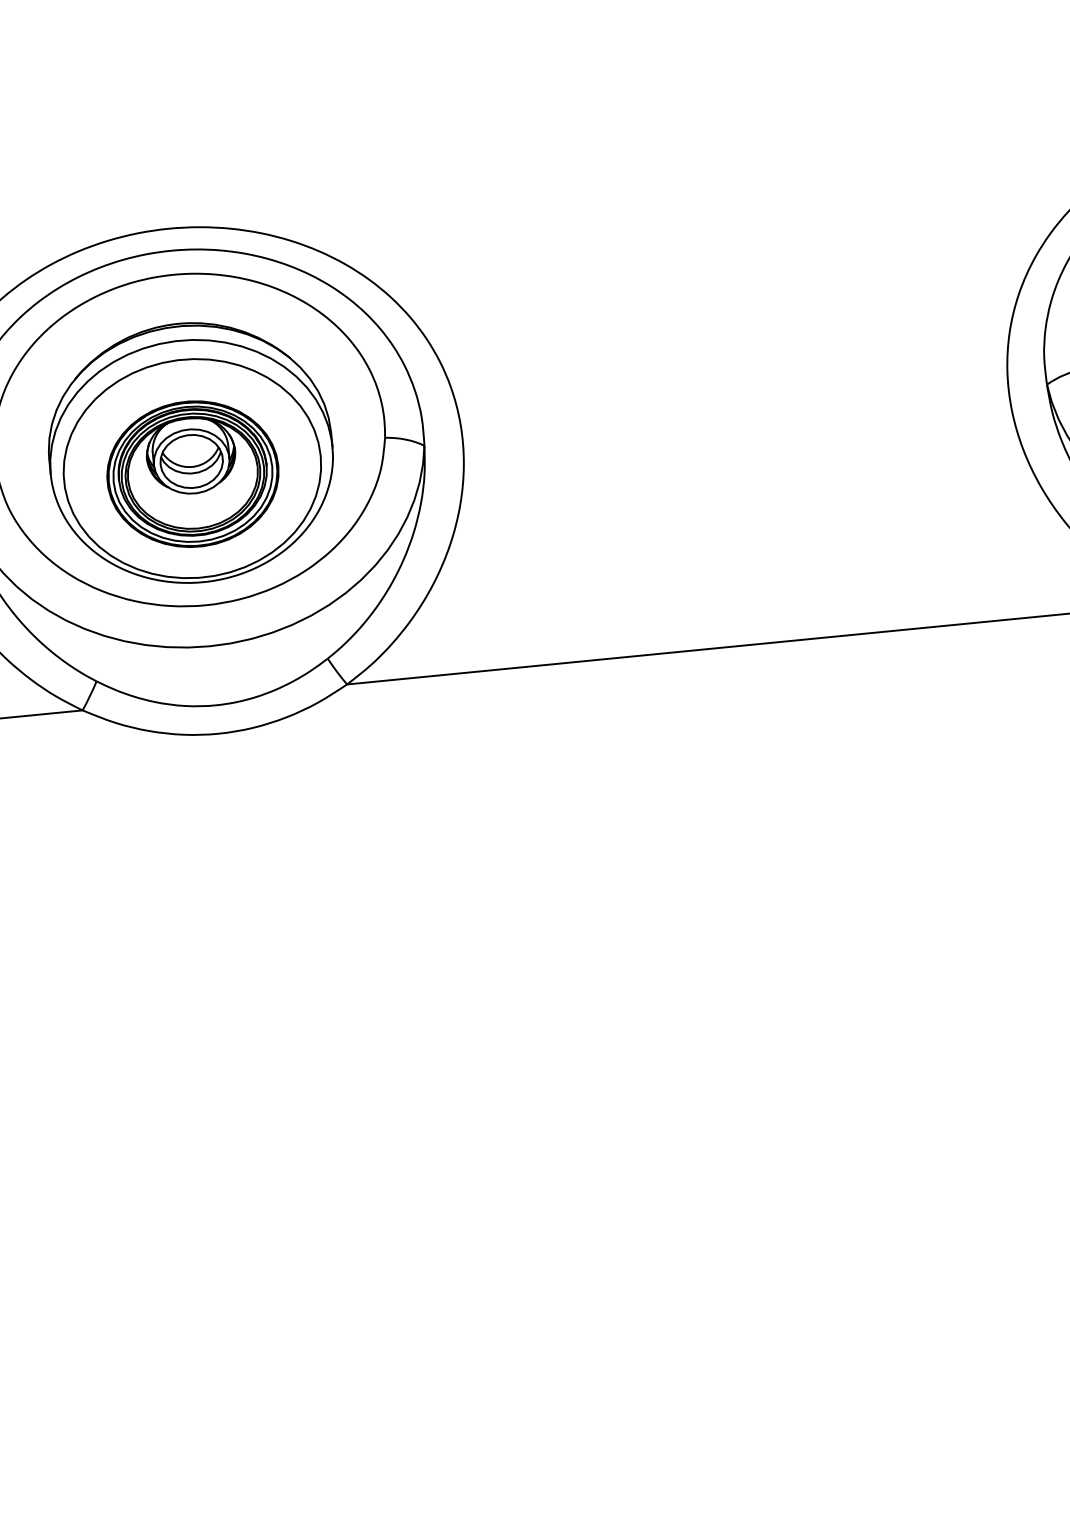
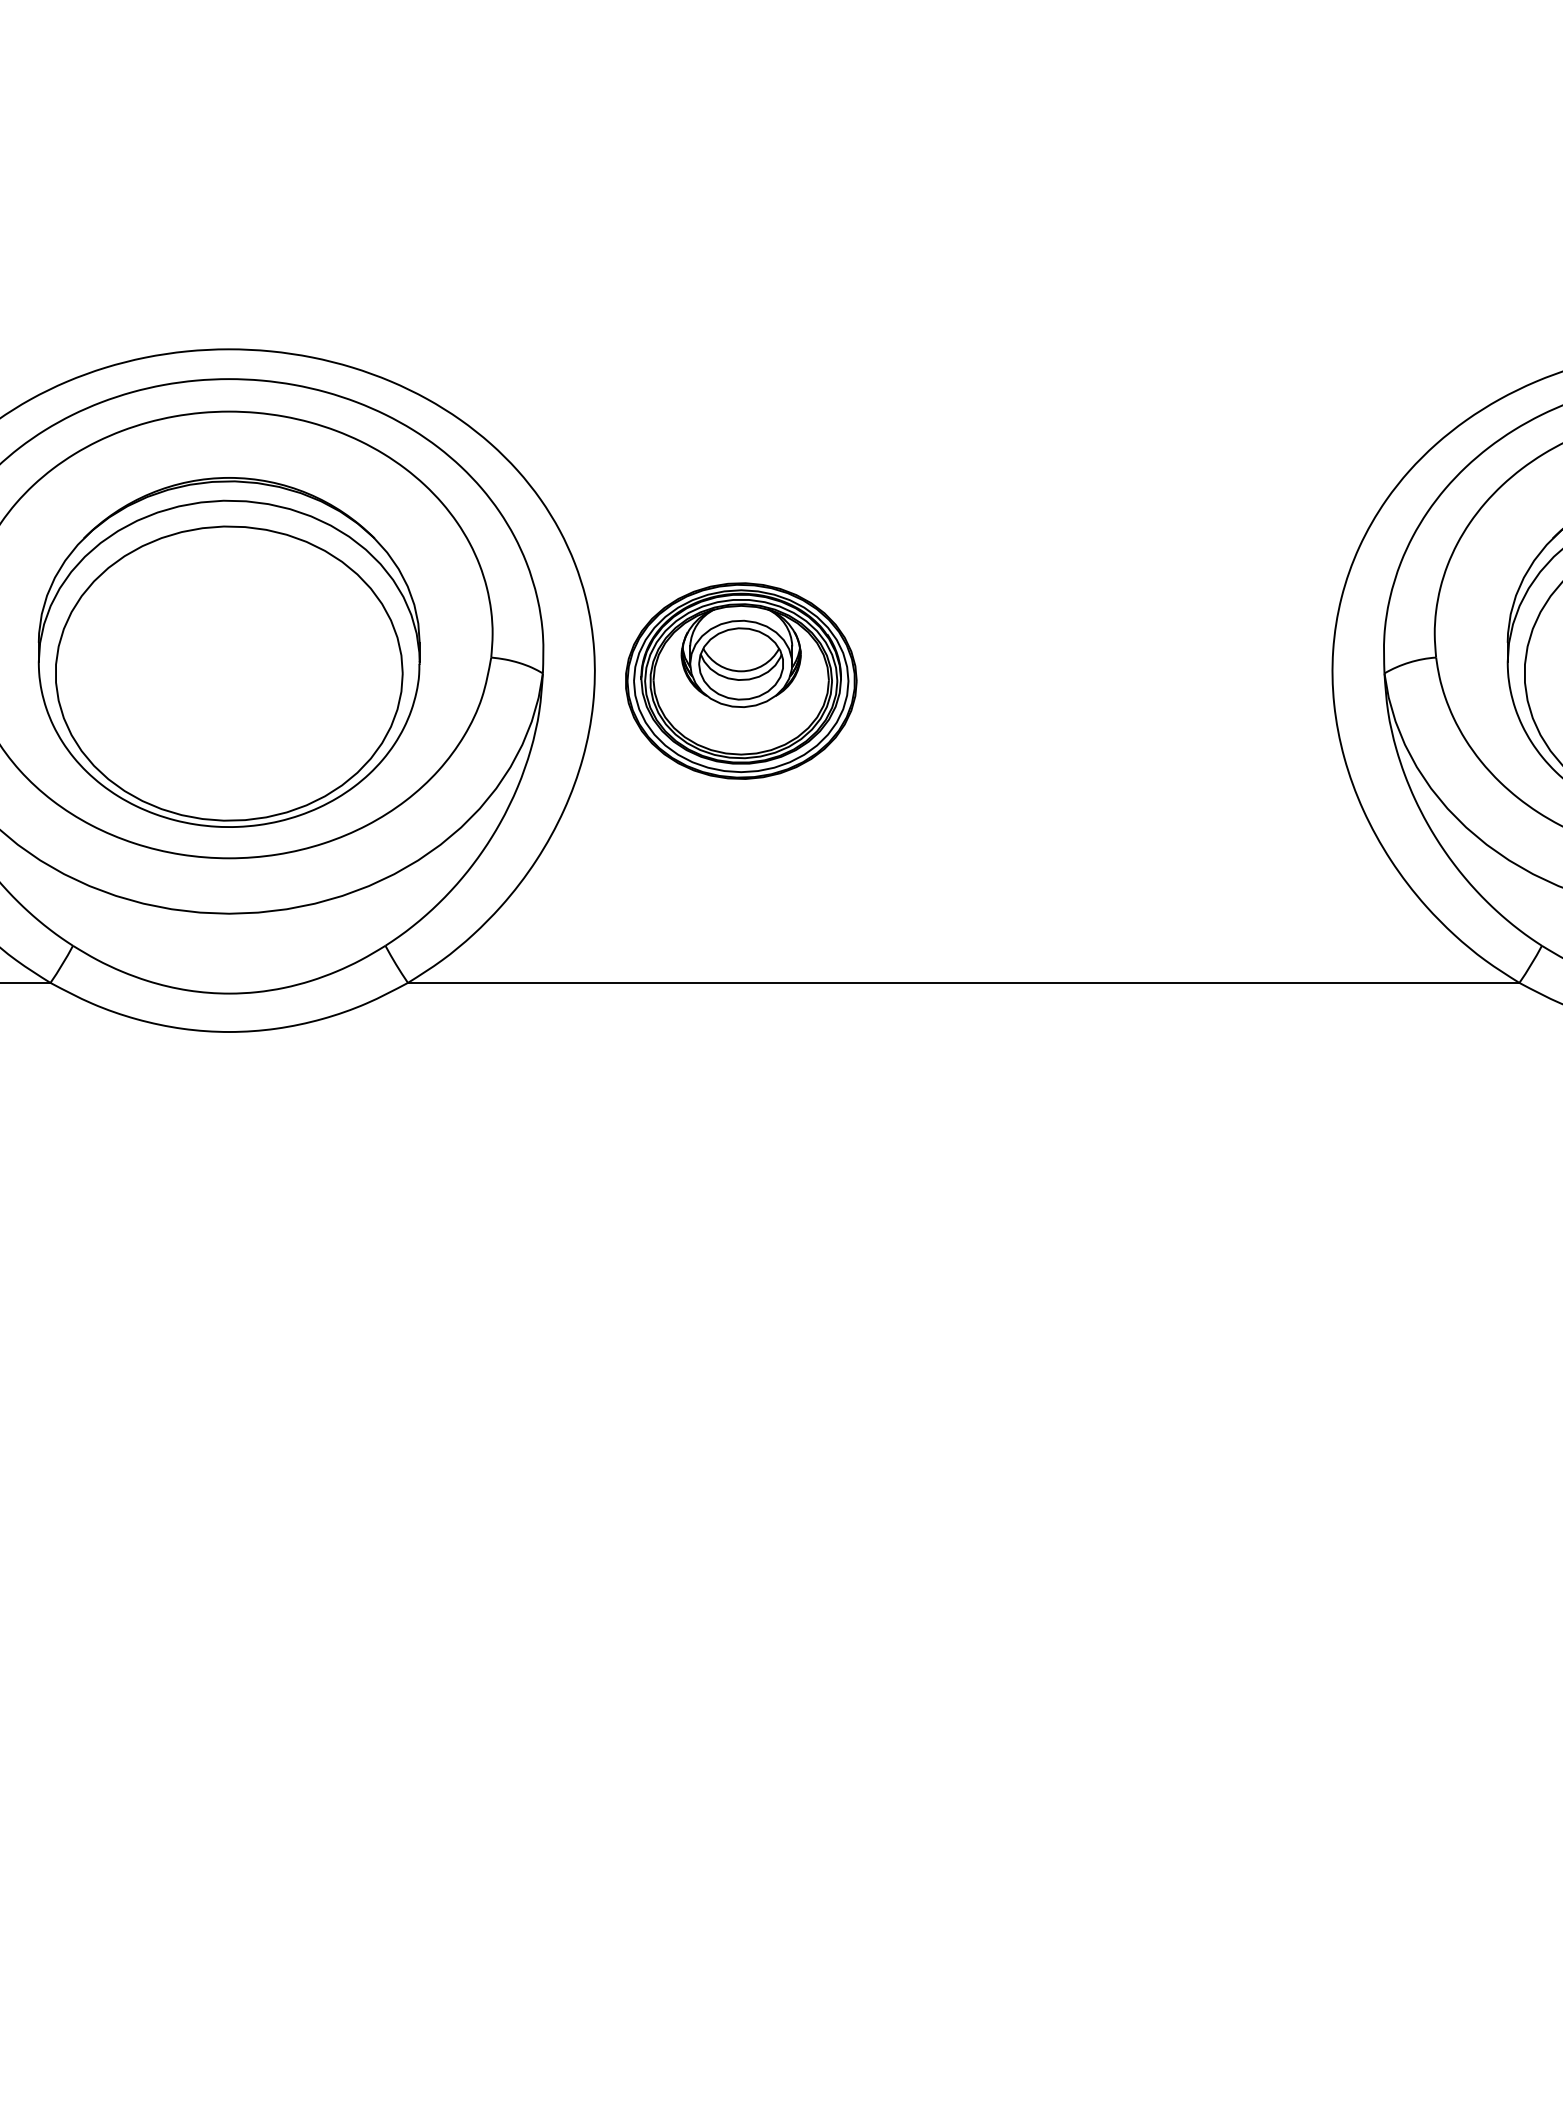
part: (193, 473) -> (741, 680), moved

